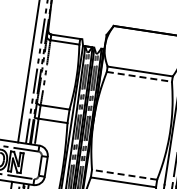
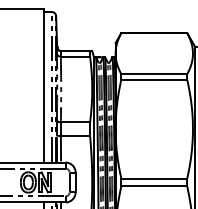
line: (139, 76) -> (154, 79), dashed -> solid
line: (124, 174) -> (154, 178), dashed -> solid

